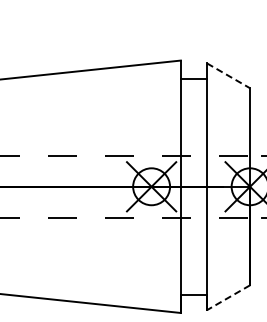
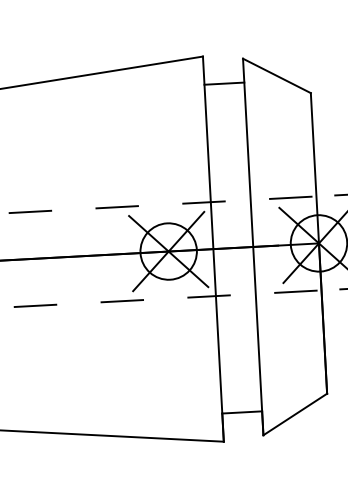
line: (228, 75) -> (276, 75), dashed -> solid
line: (228, 297) -> (295, 414), dashed -> solid

